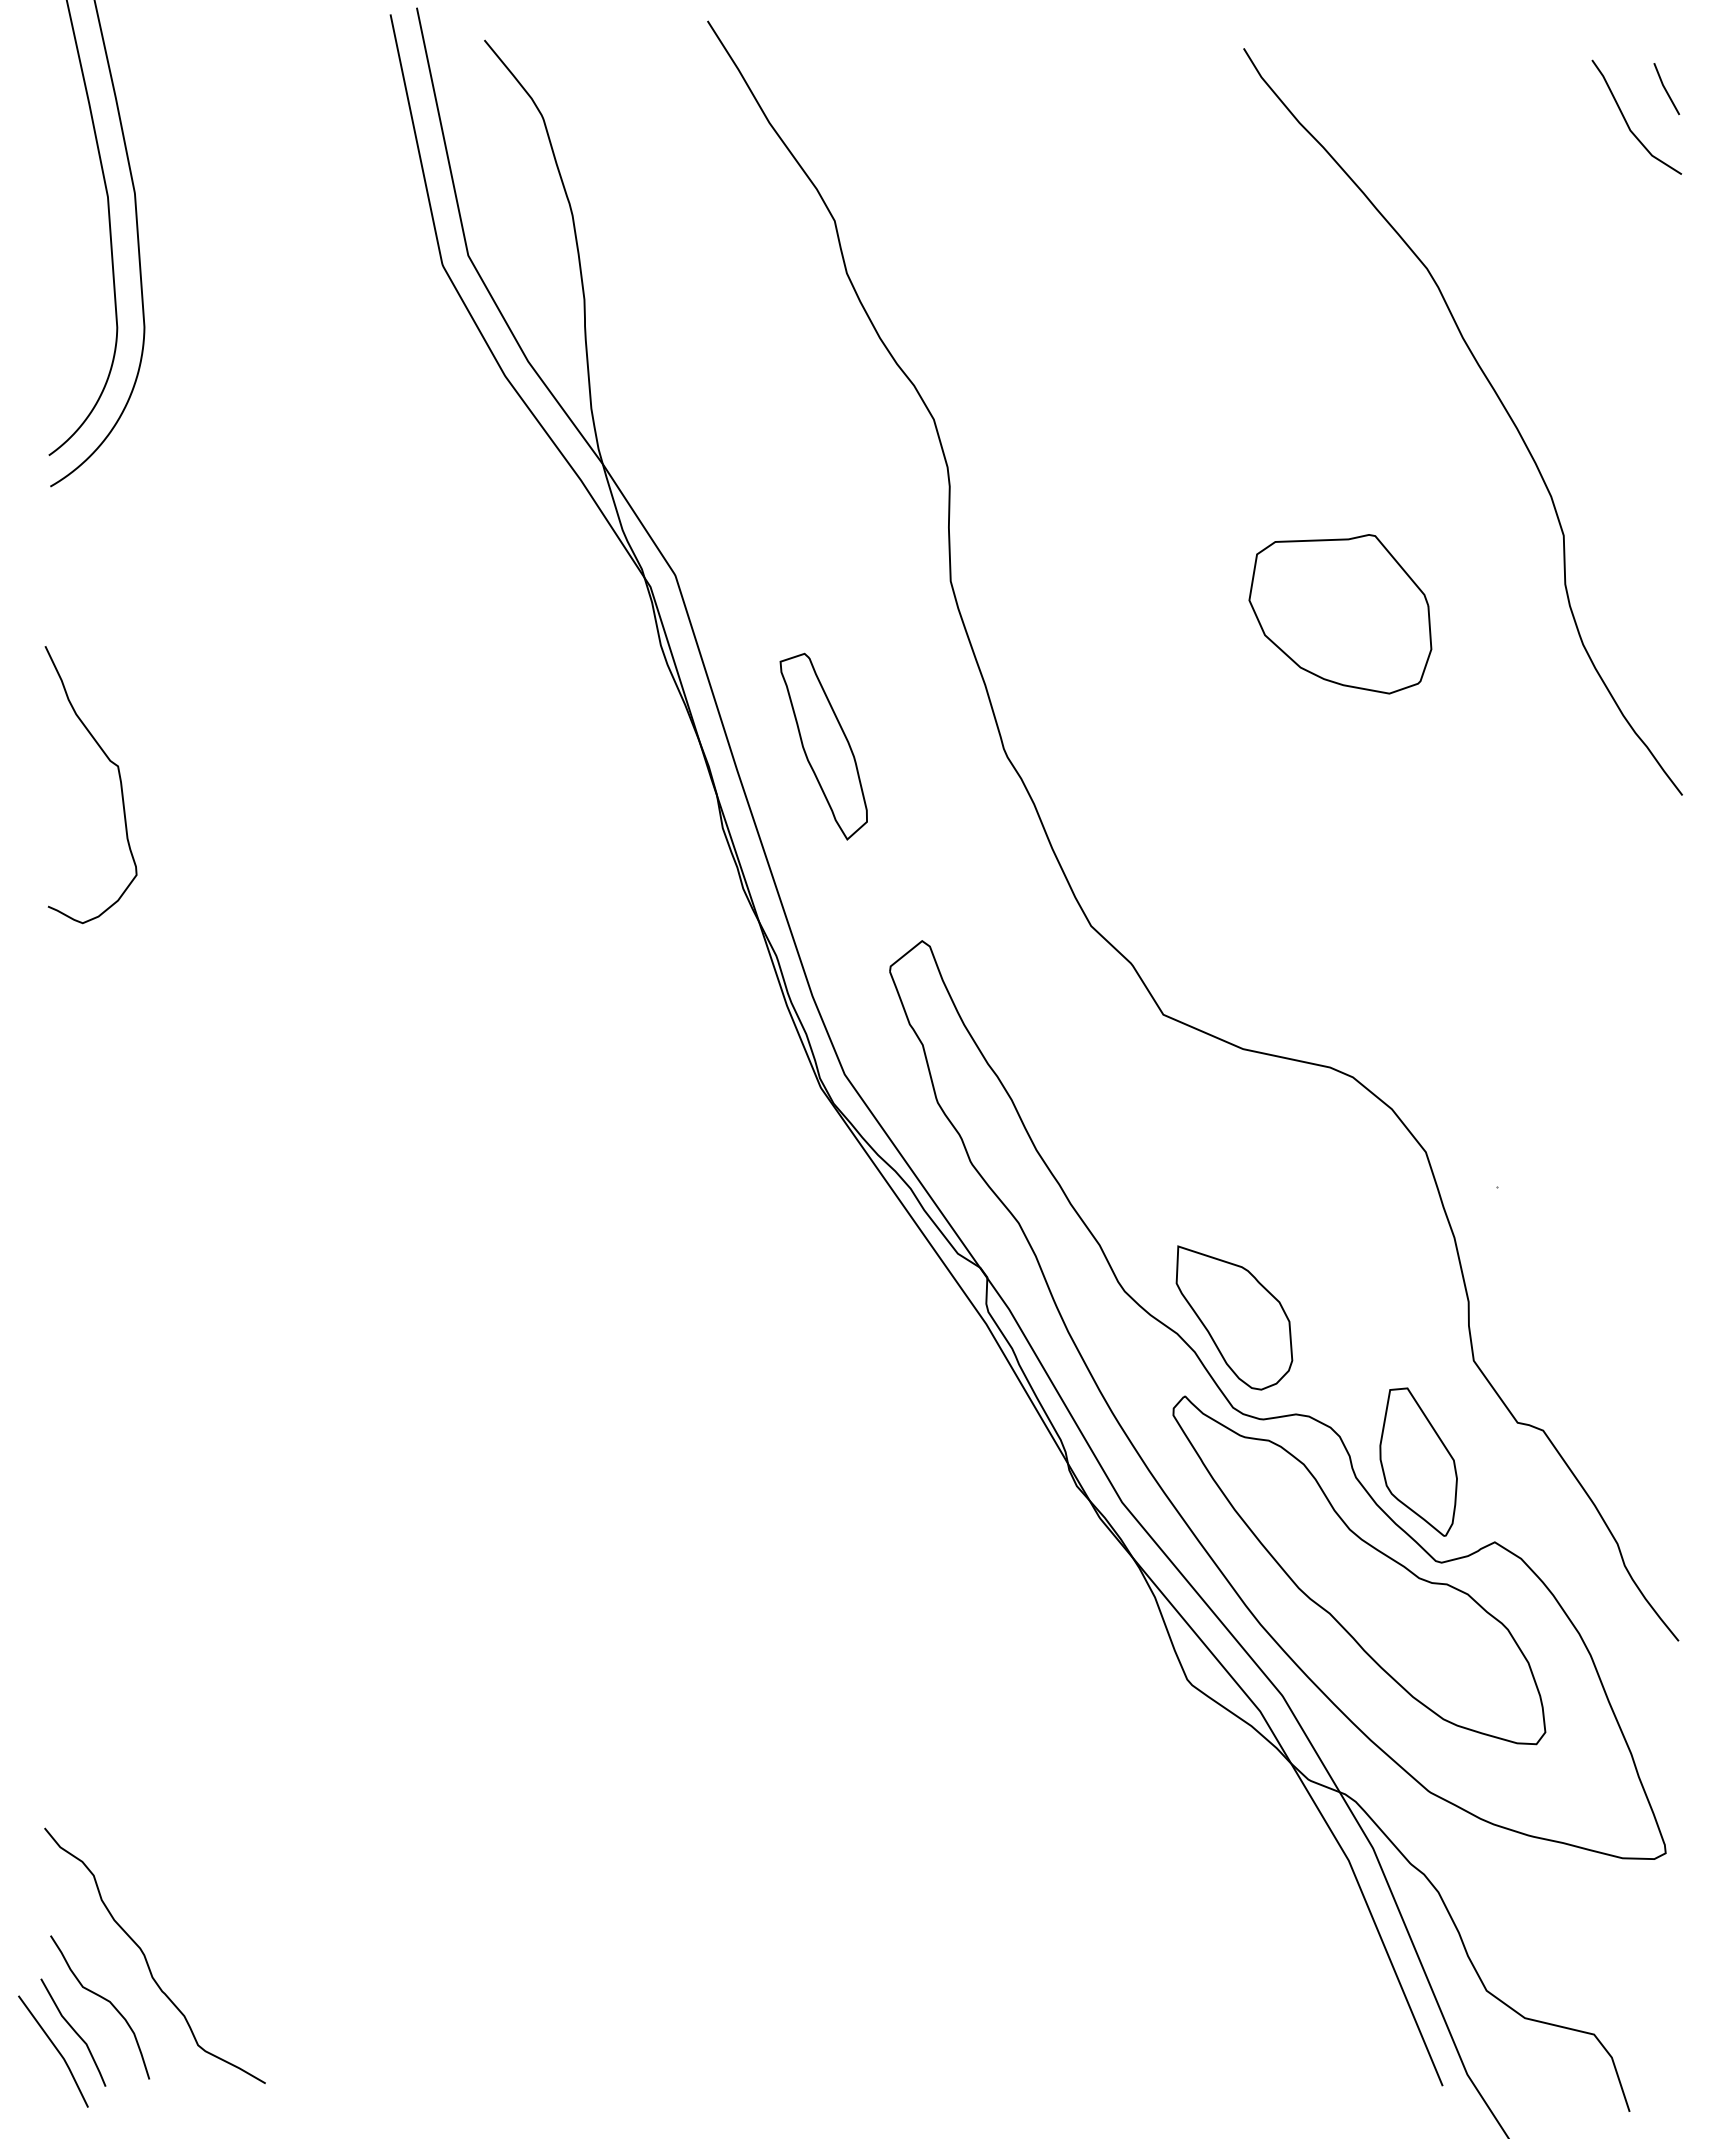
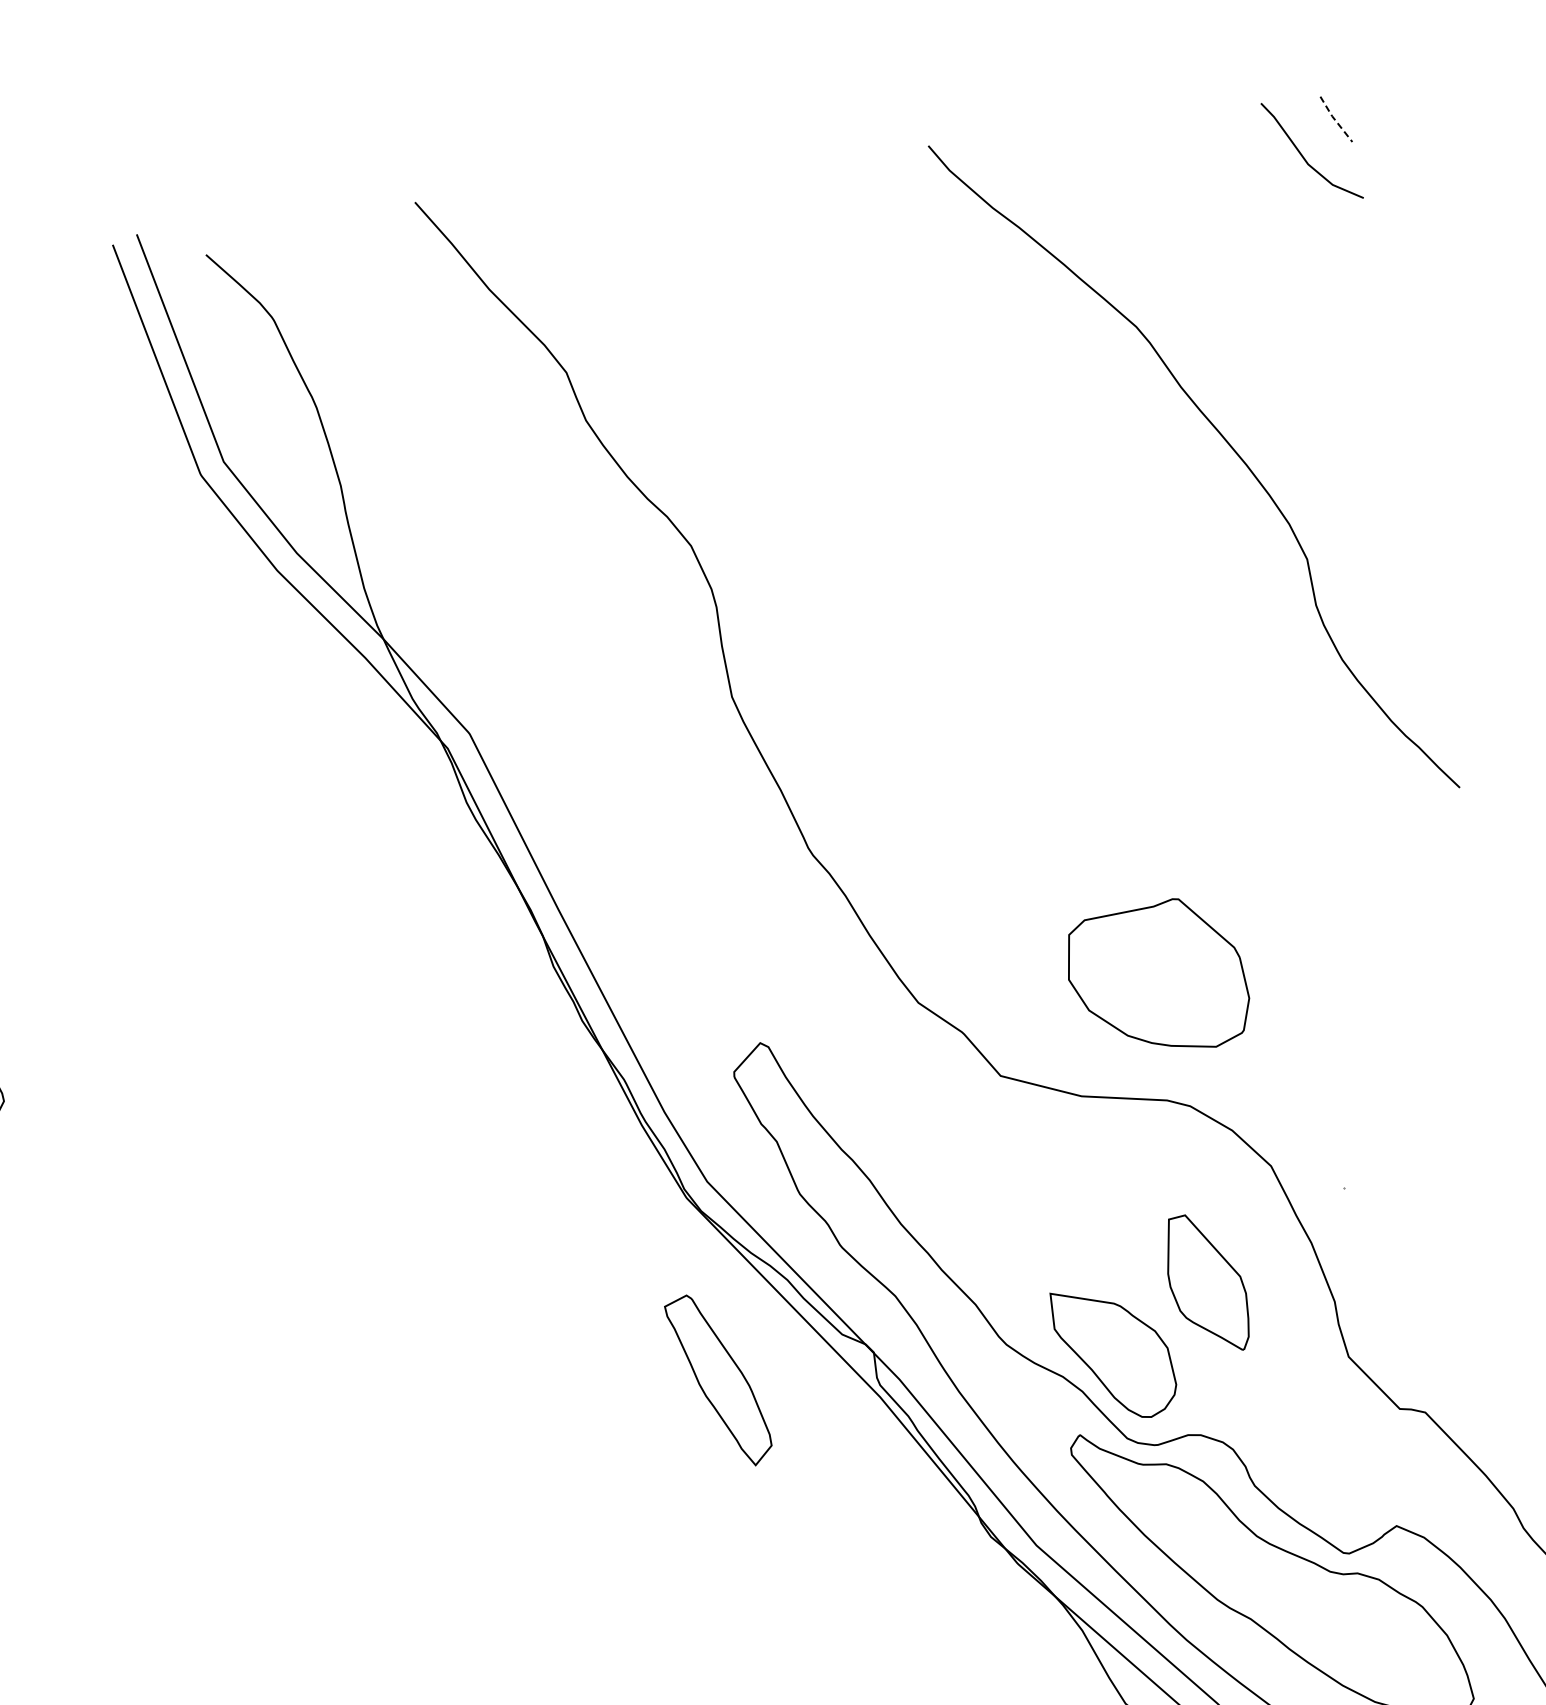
line: (1665, 89) -> (1335, 120), solid -> dashed
part: (1340, 614) -> (1157, 979), moved
part: (823, 746) -> (718, 1380), moved
part: (1418, 1461) -> (1206, 1283), moved

